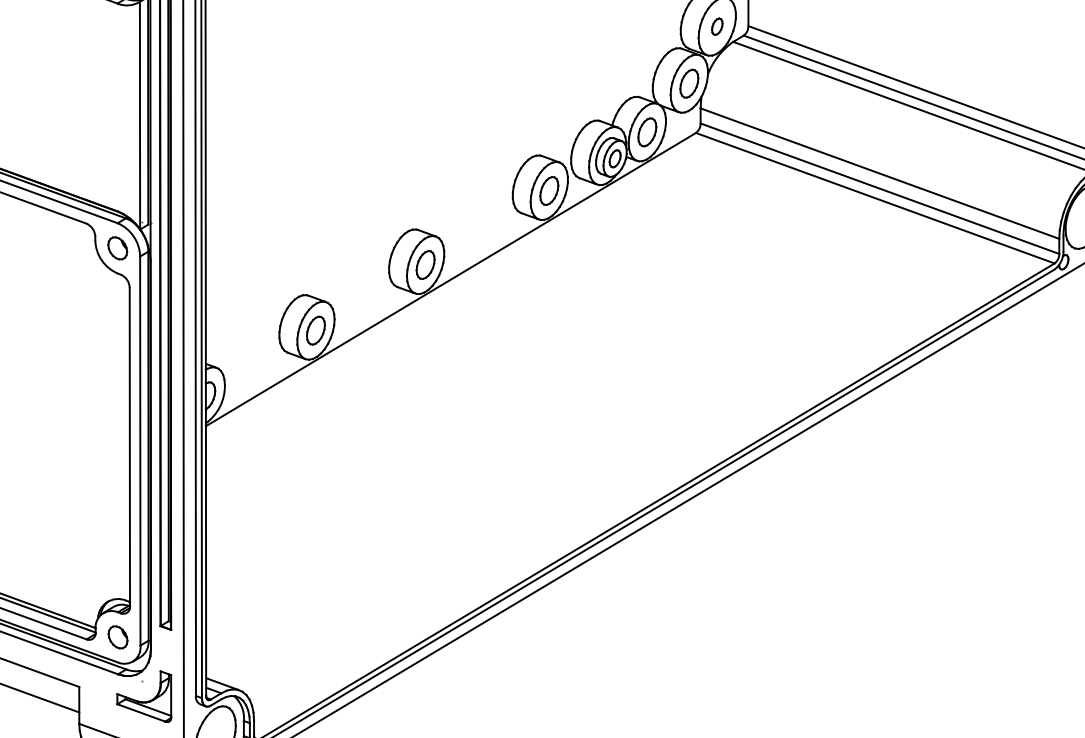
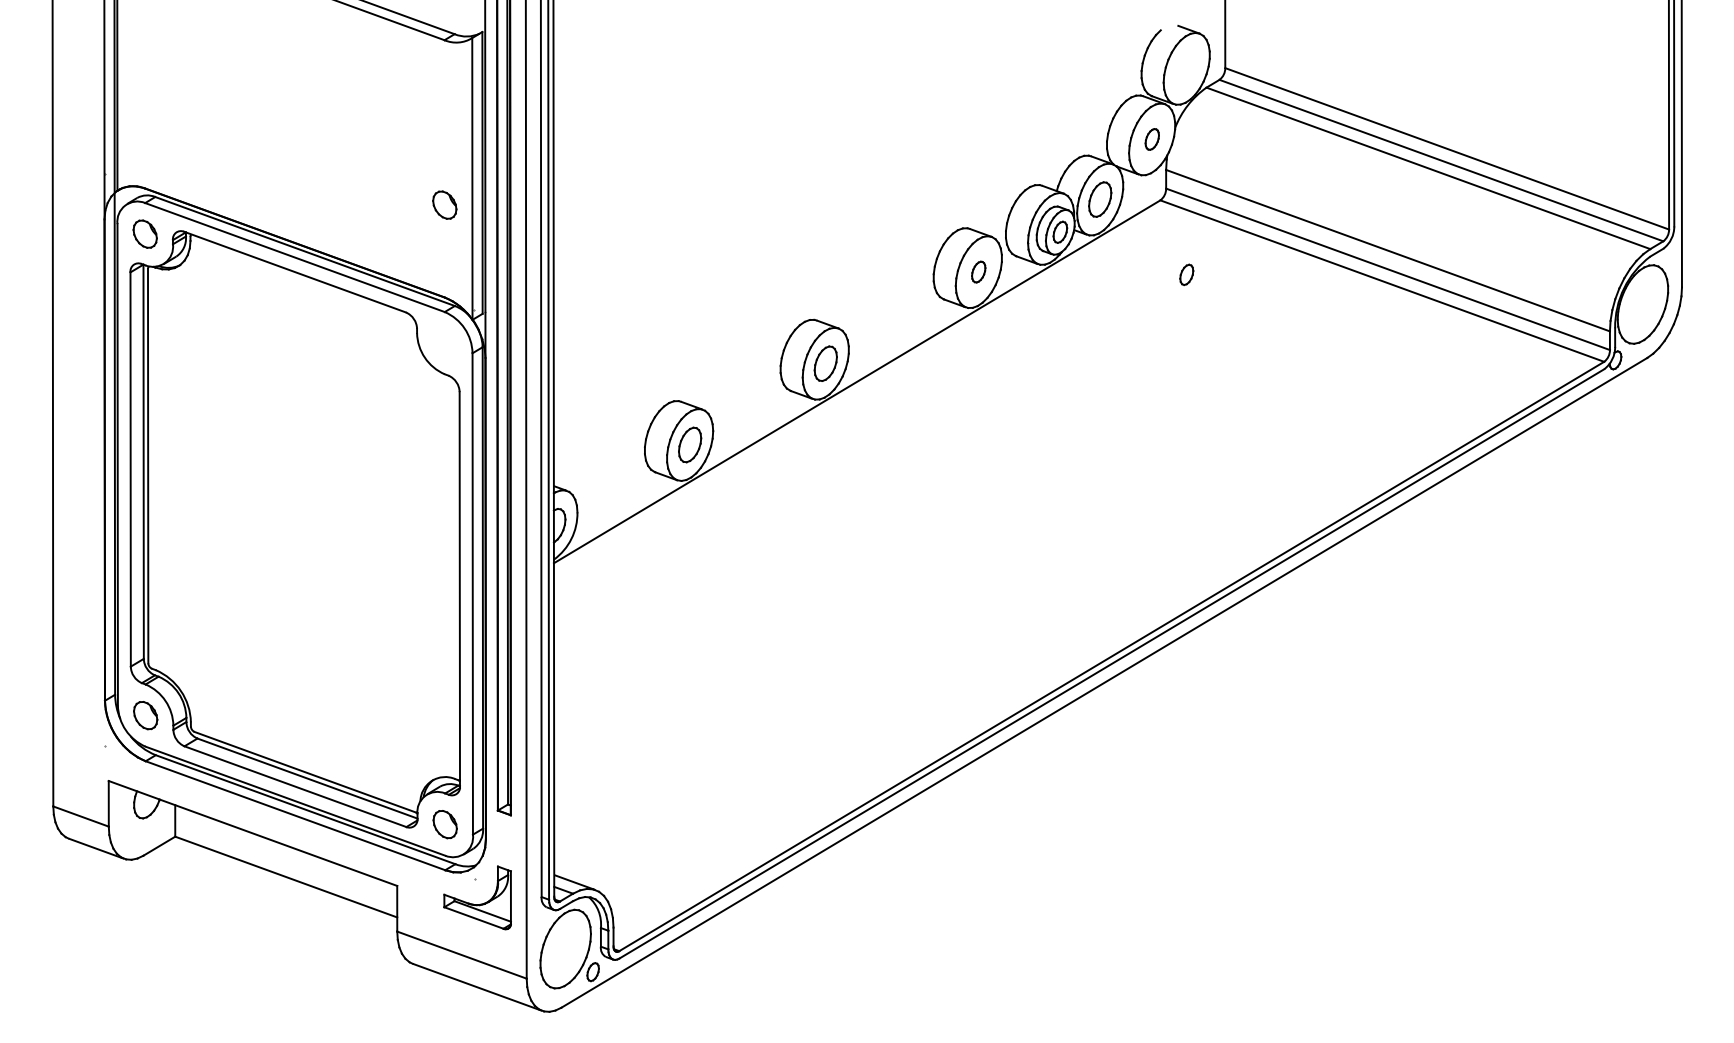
part: (717, 26) -> (1186, 274), moved
part: (689, 83) -> (1152, 139), size x0.6
part: (549, 190) -> (978, 271), size x0.6
part: (117, 247) -> (444, 204), moved

